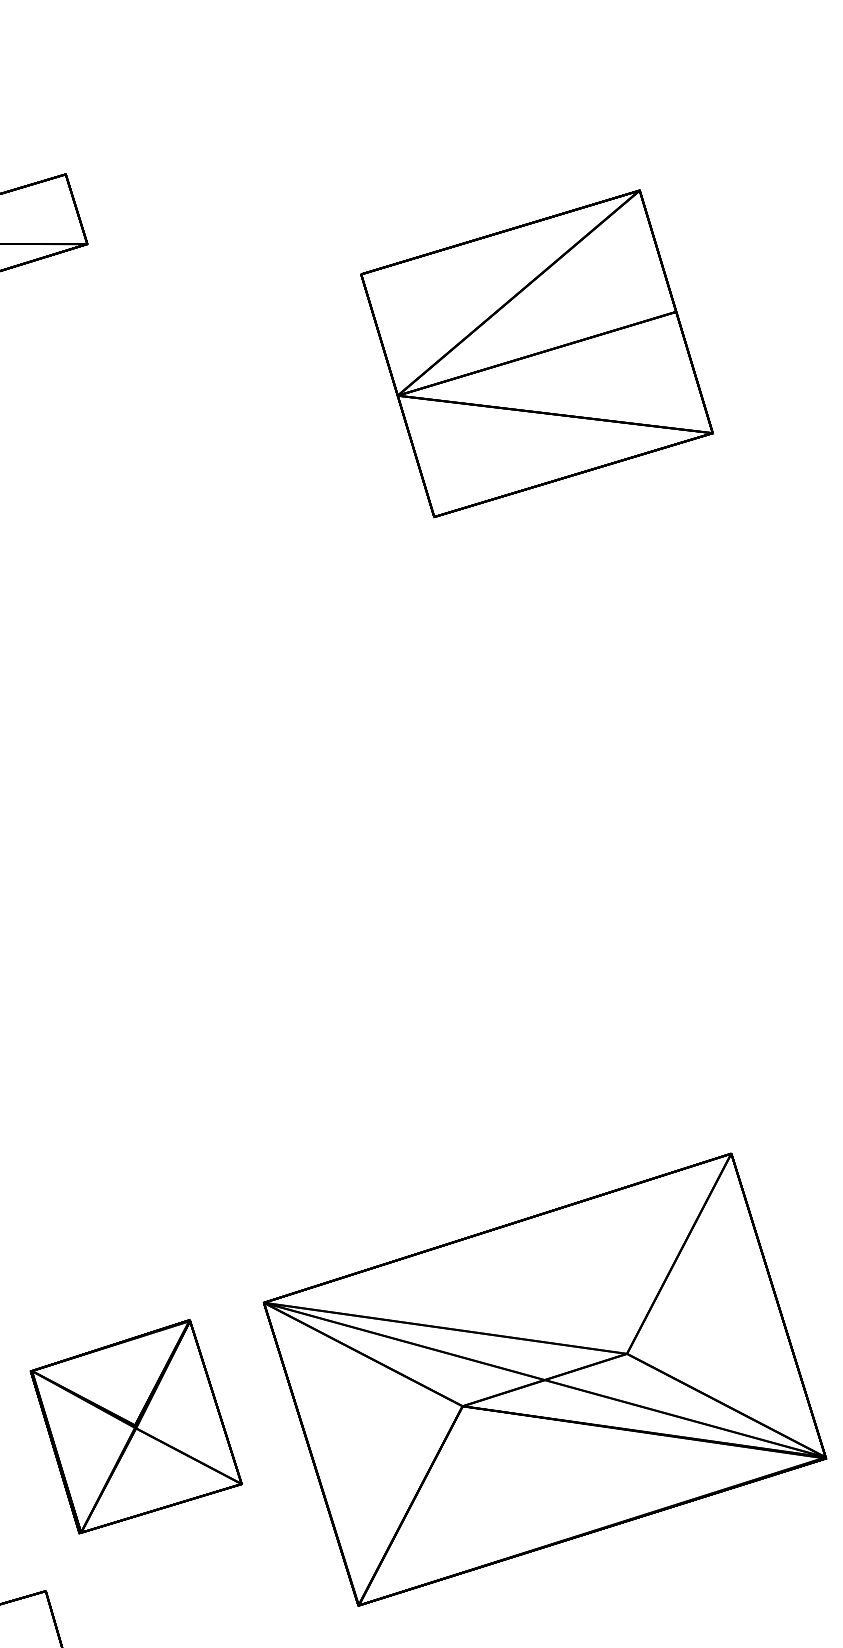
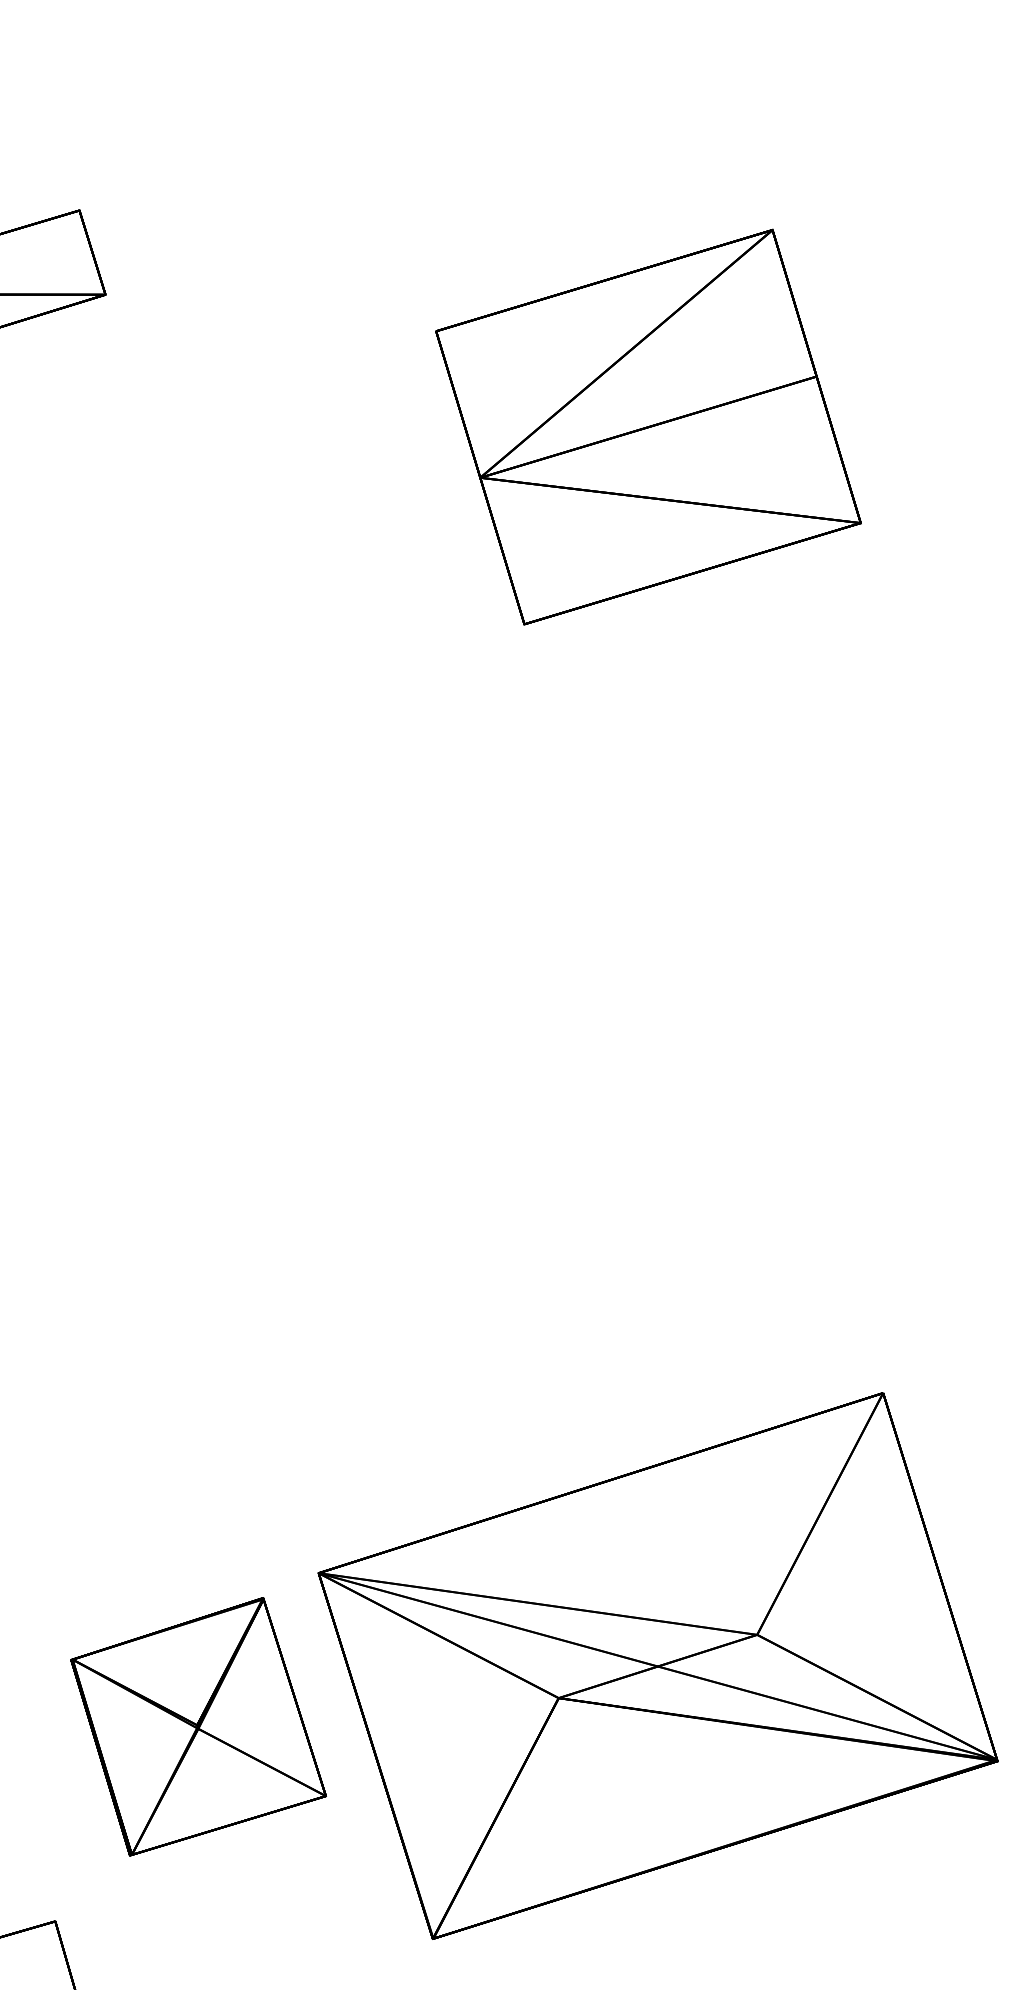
part: (136, 1426) -> (198, 1726), moved

